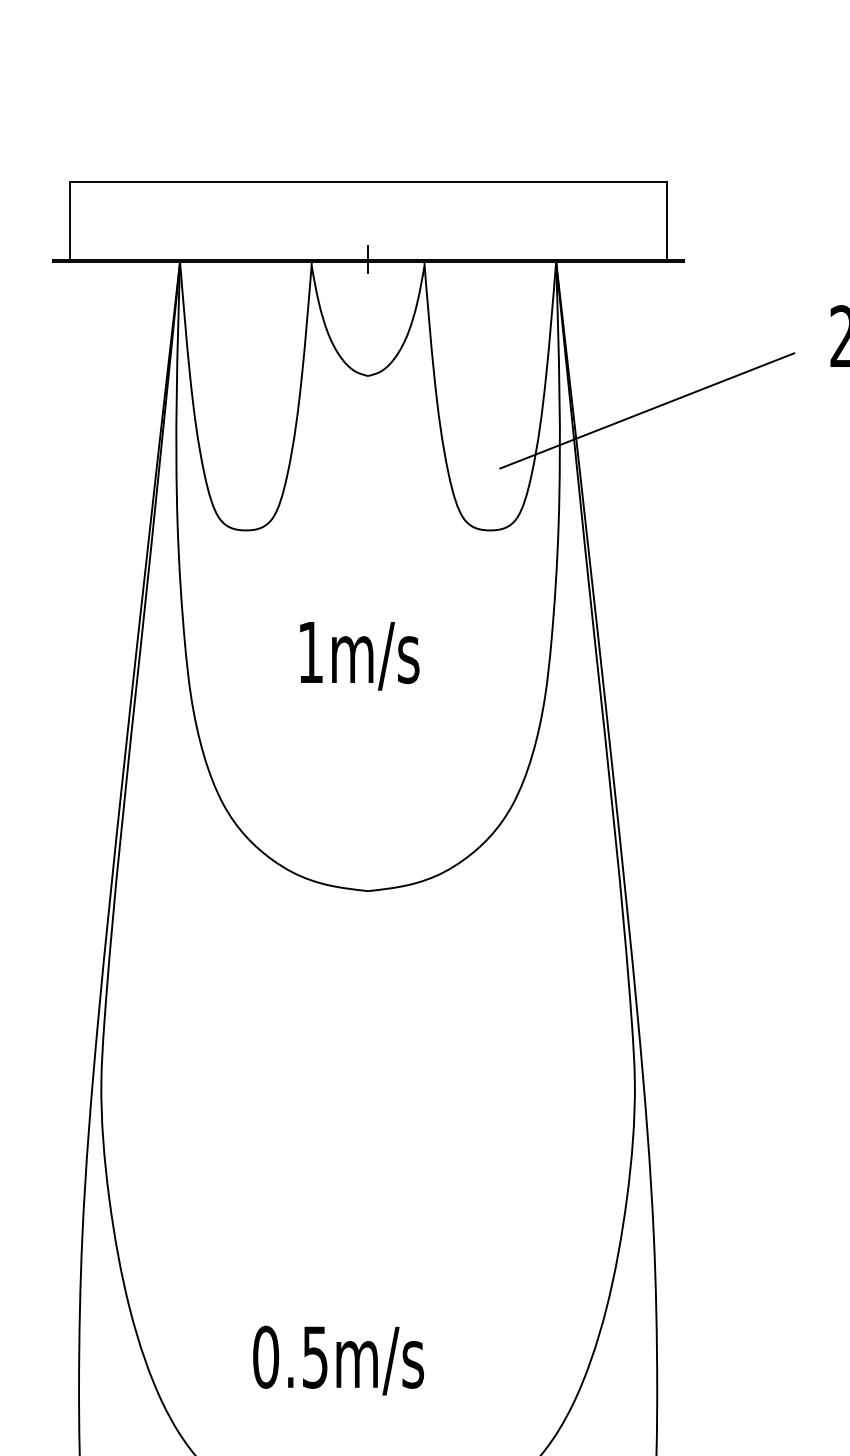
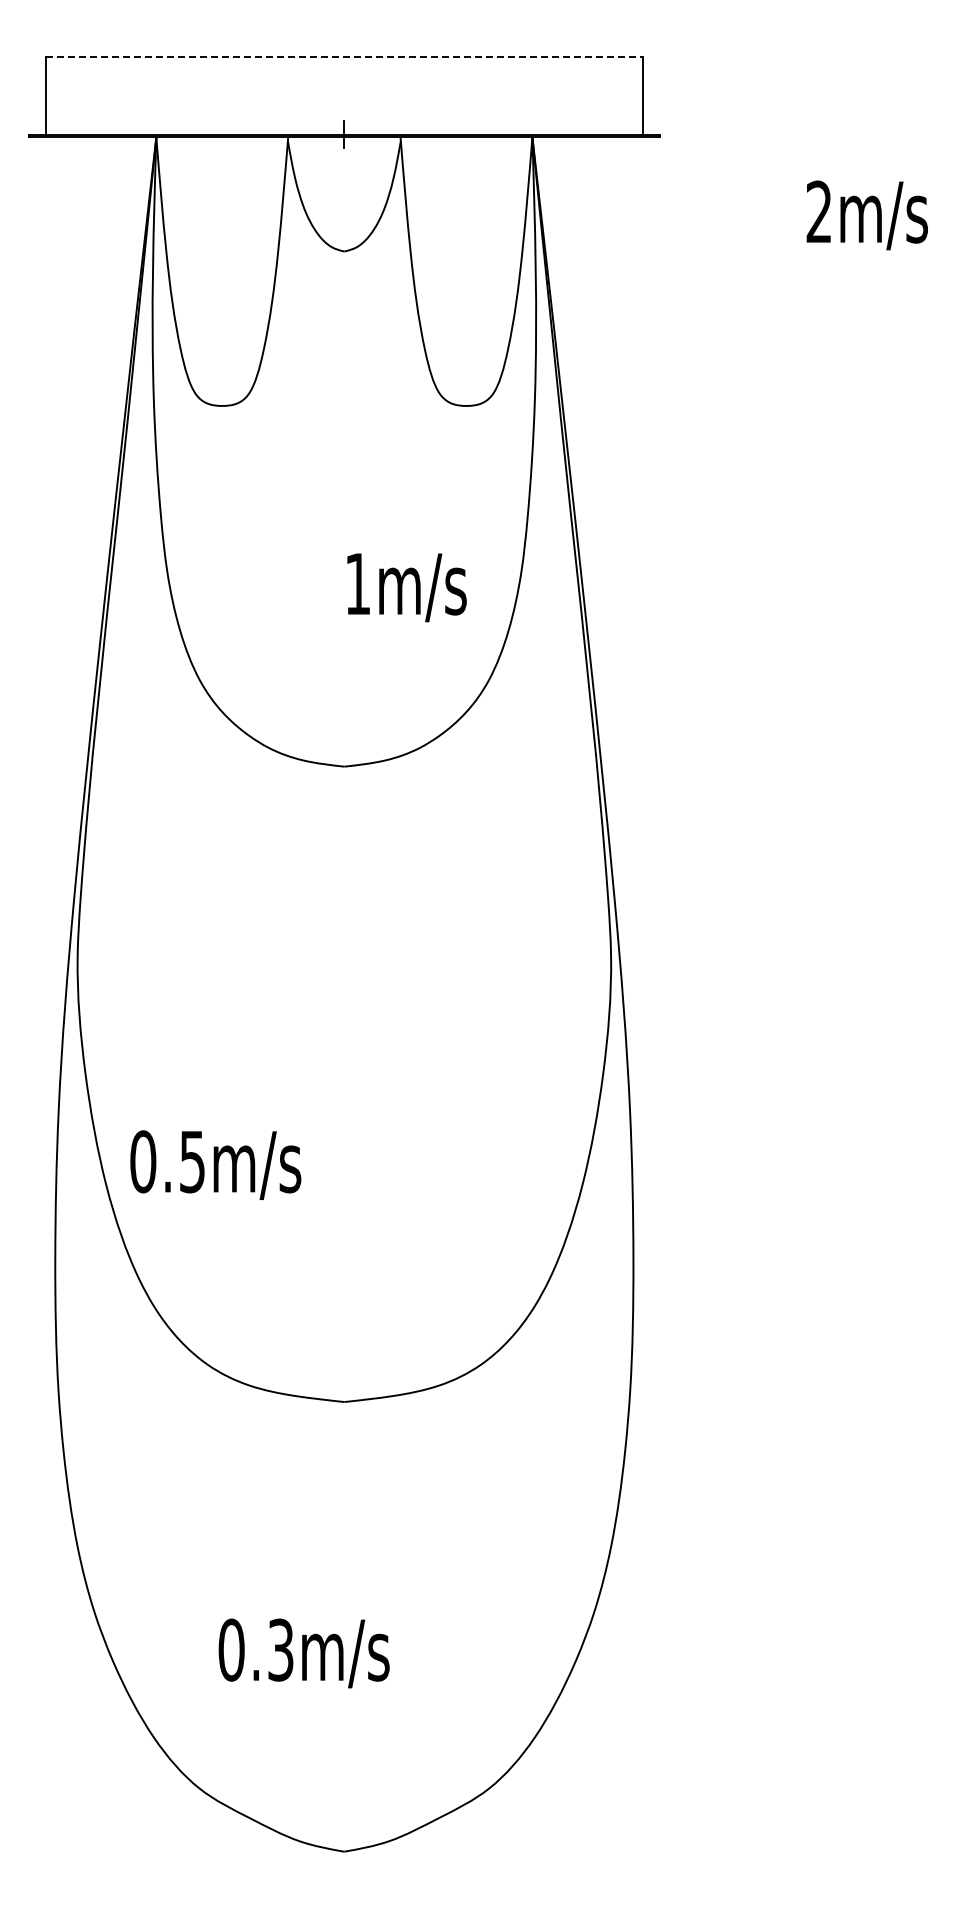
line: (368, 181) -> (344, 57), solid -> dashed
line: (647, 410) -> (623, 286), removed
text: (359, 655) -> (406, 587), moved
text: (338, 1359) -> (215, 1164), moved

